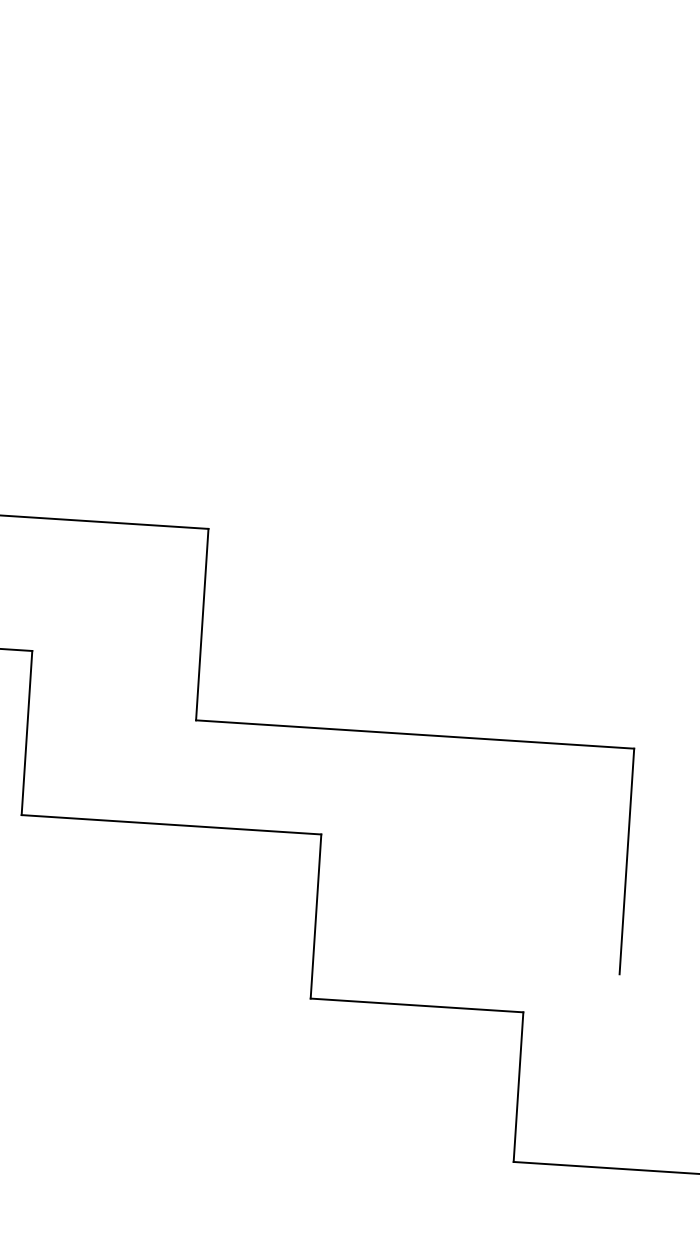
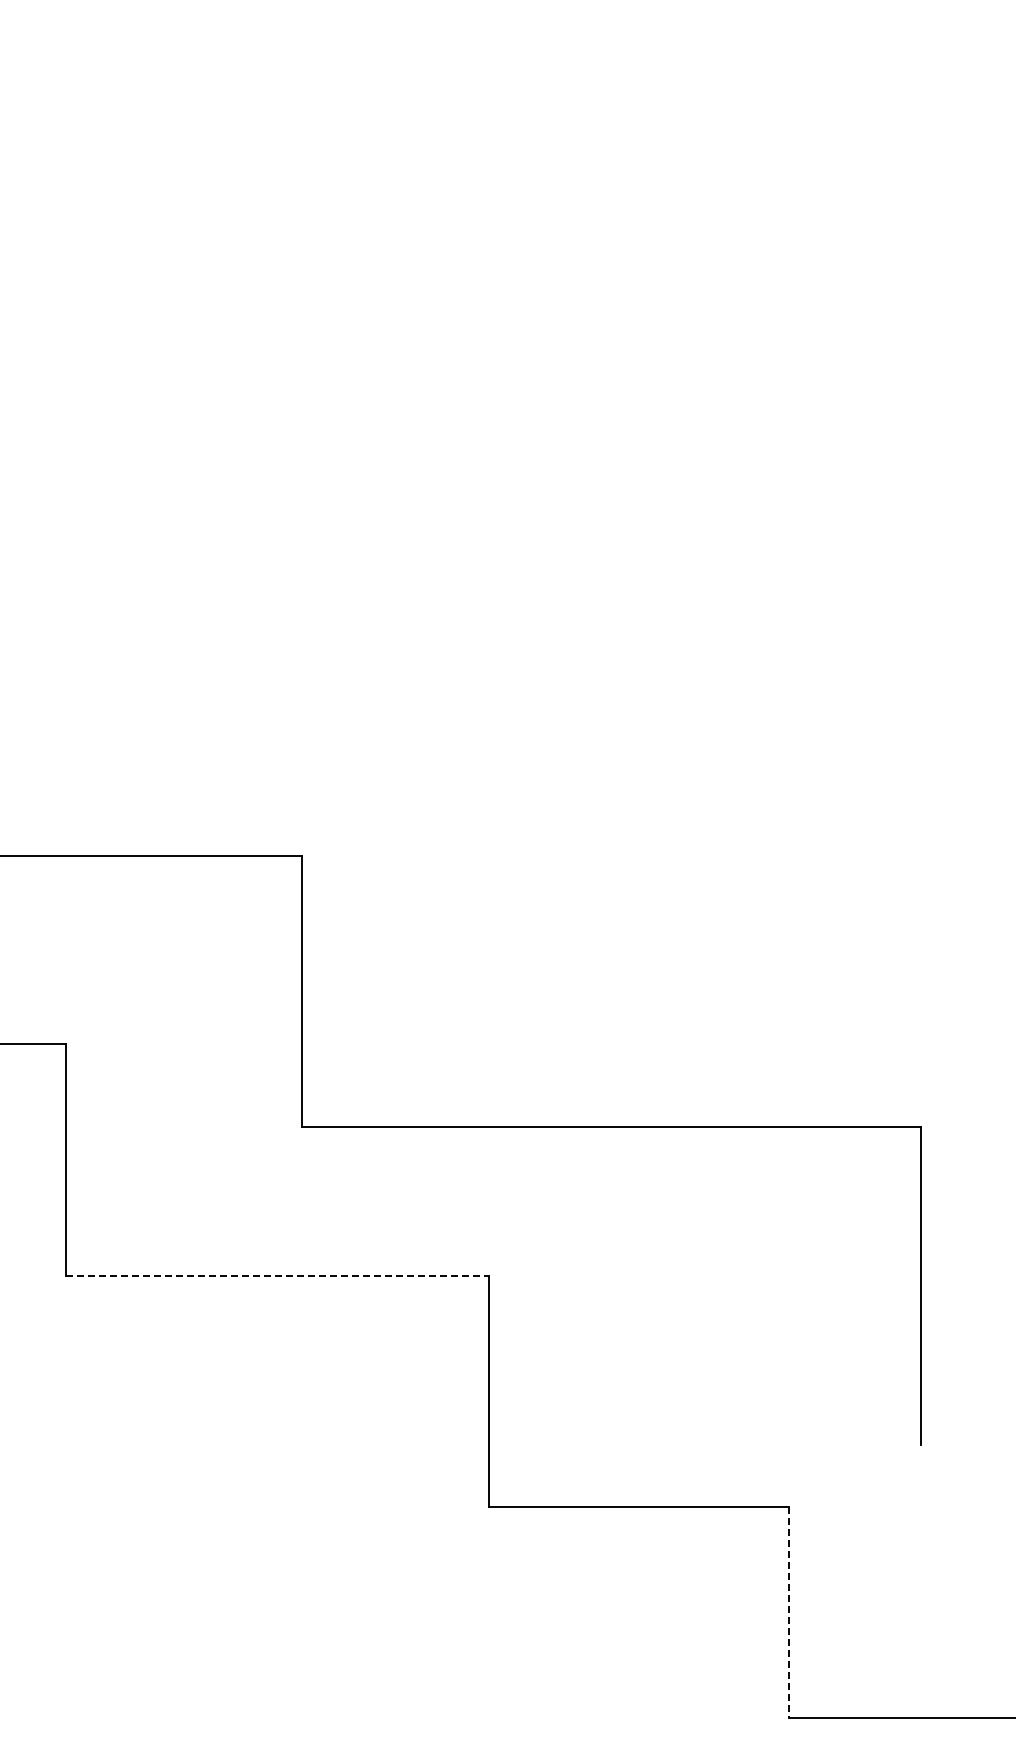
line: (171, 824) -> (277, 1275), solid -> dashed
line: (518, 1086) -> (788, 1612), solid -> dashed

